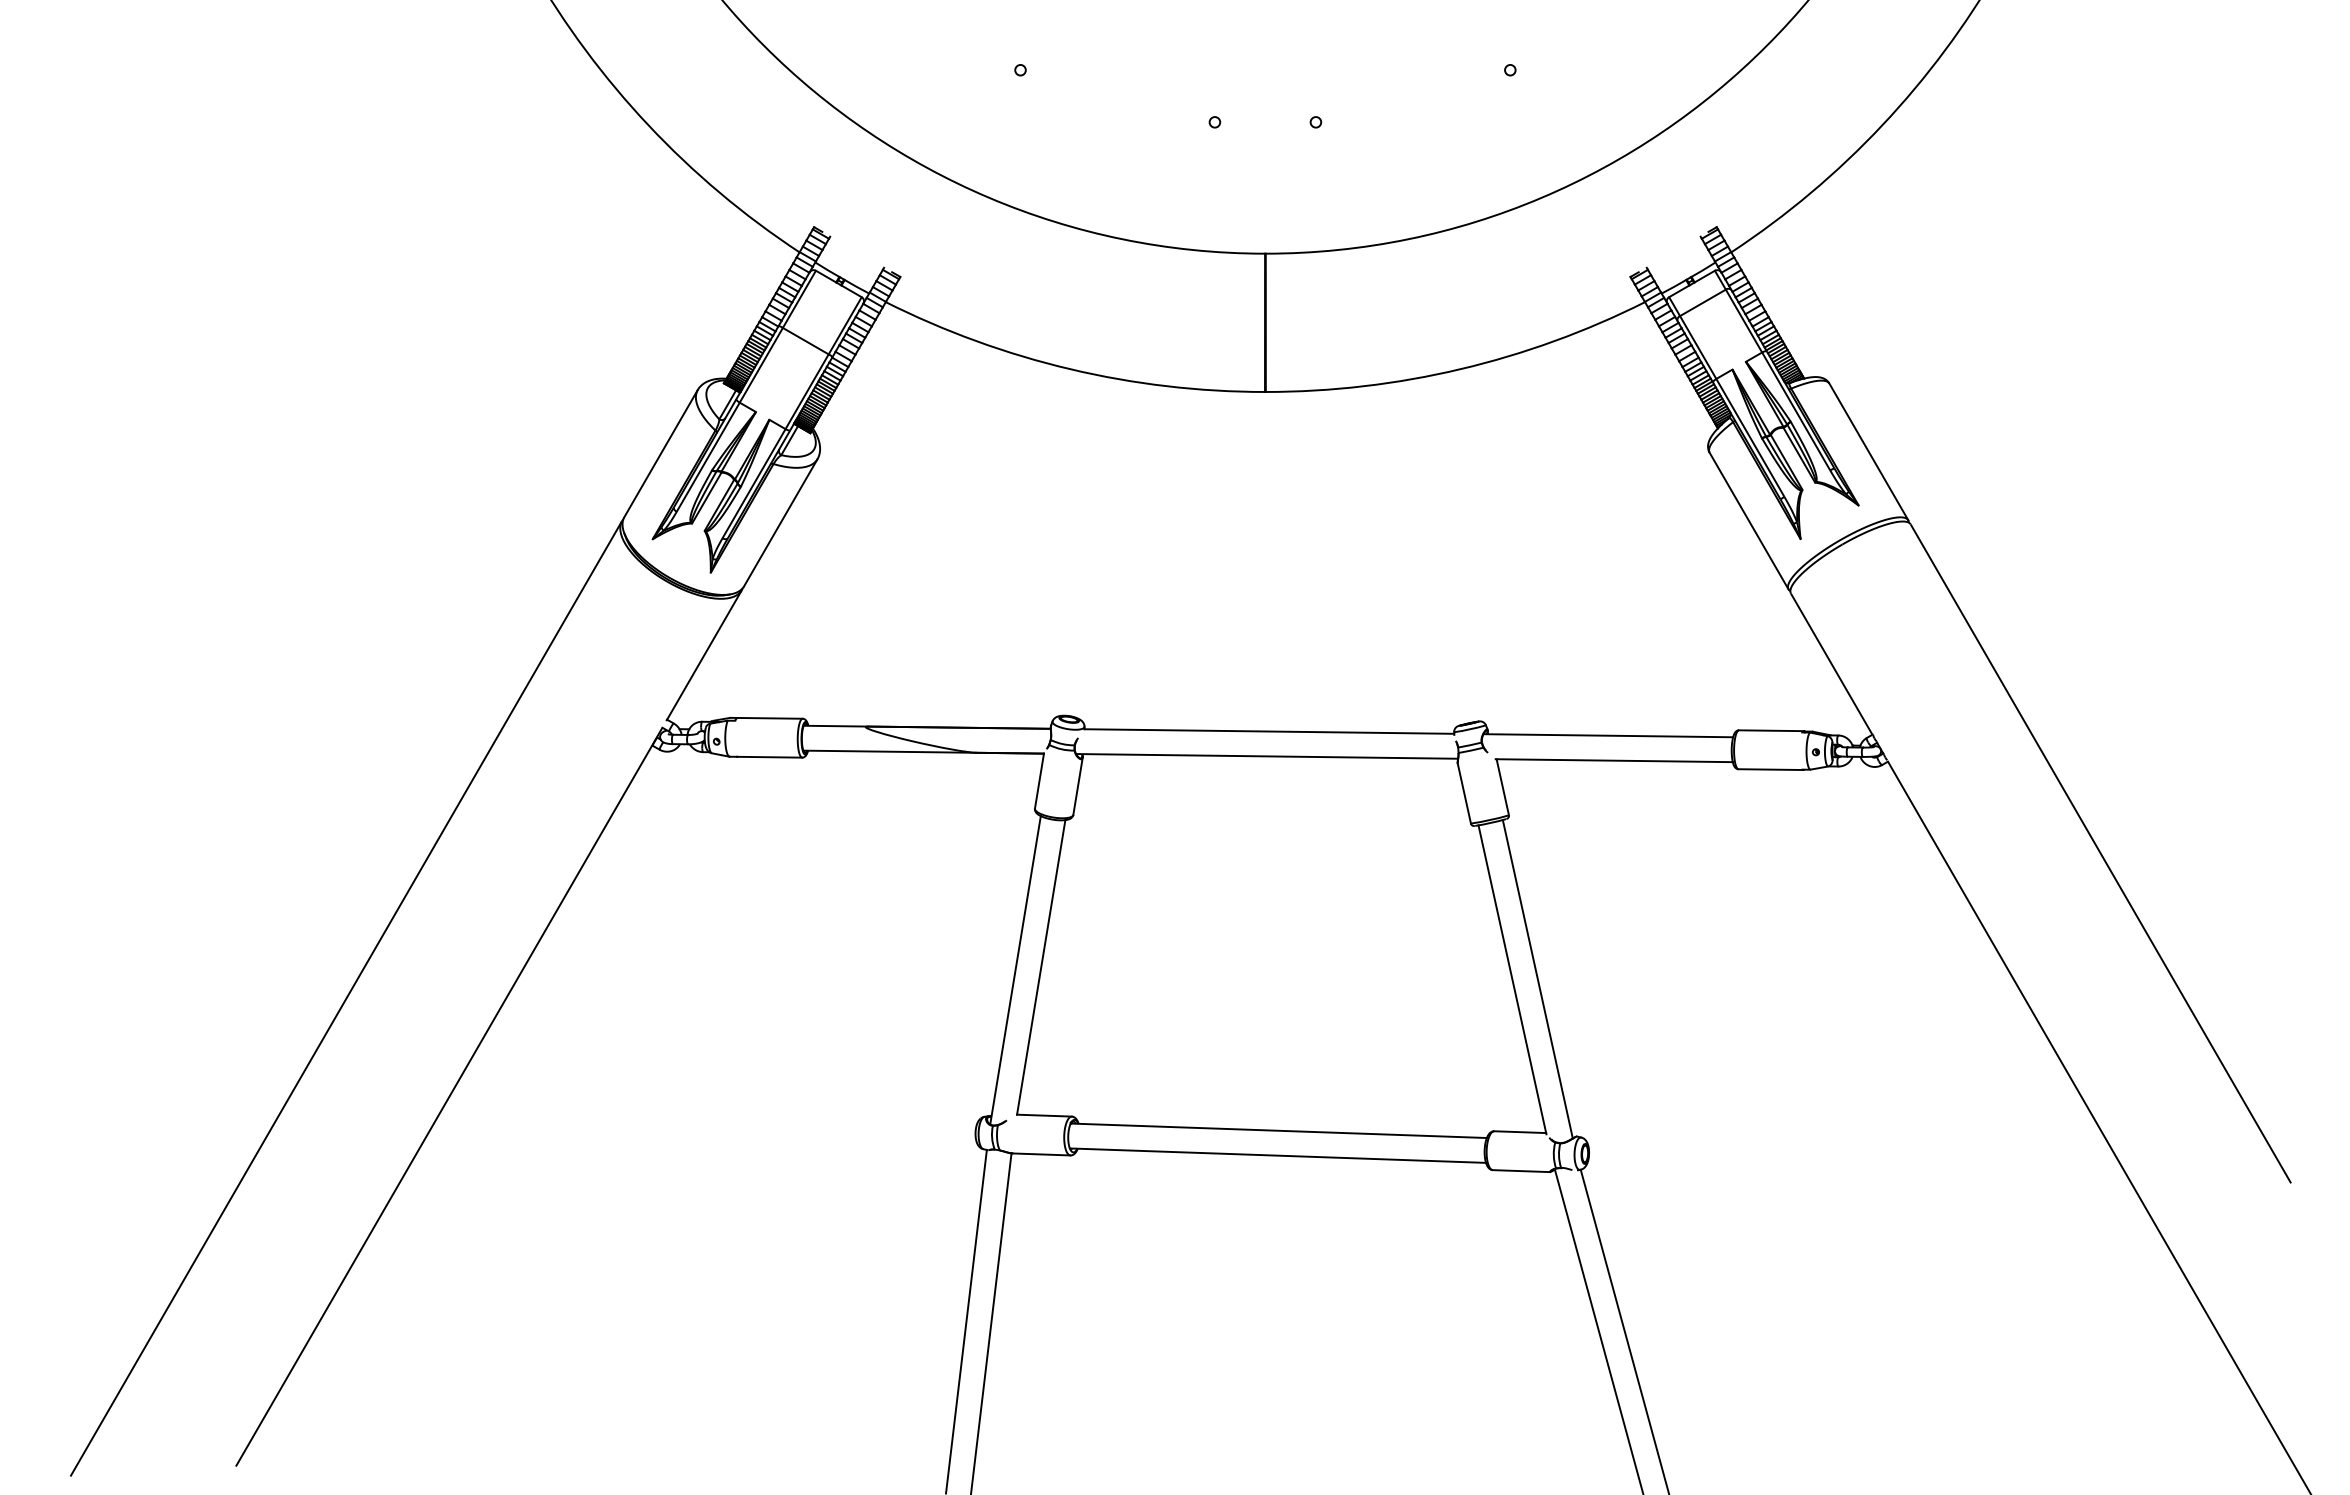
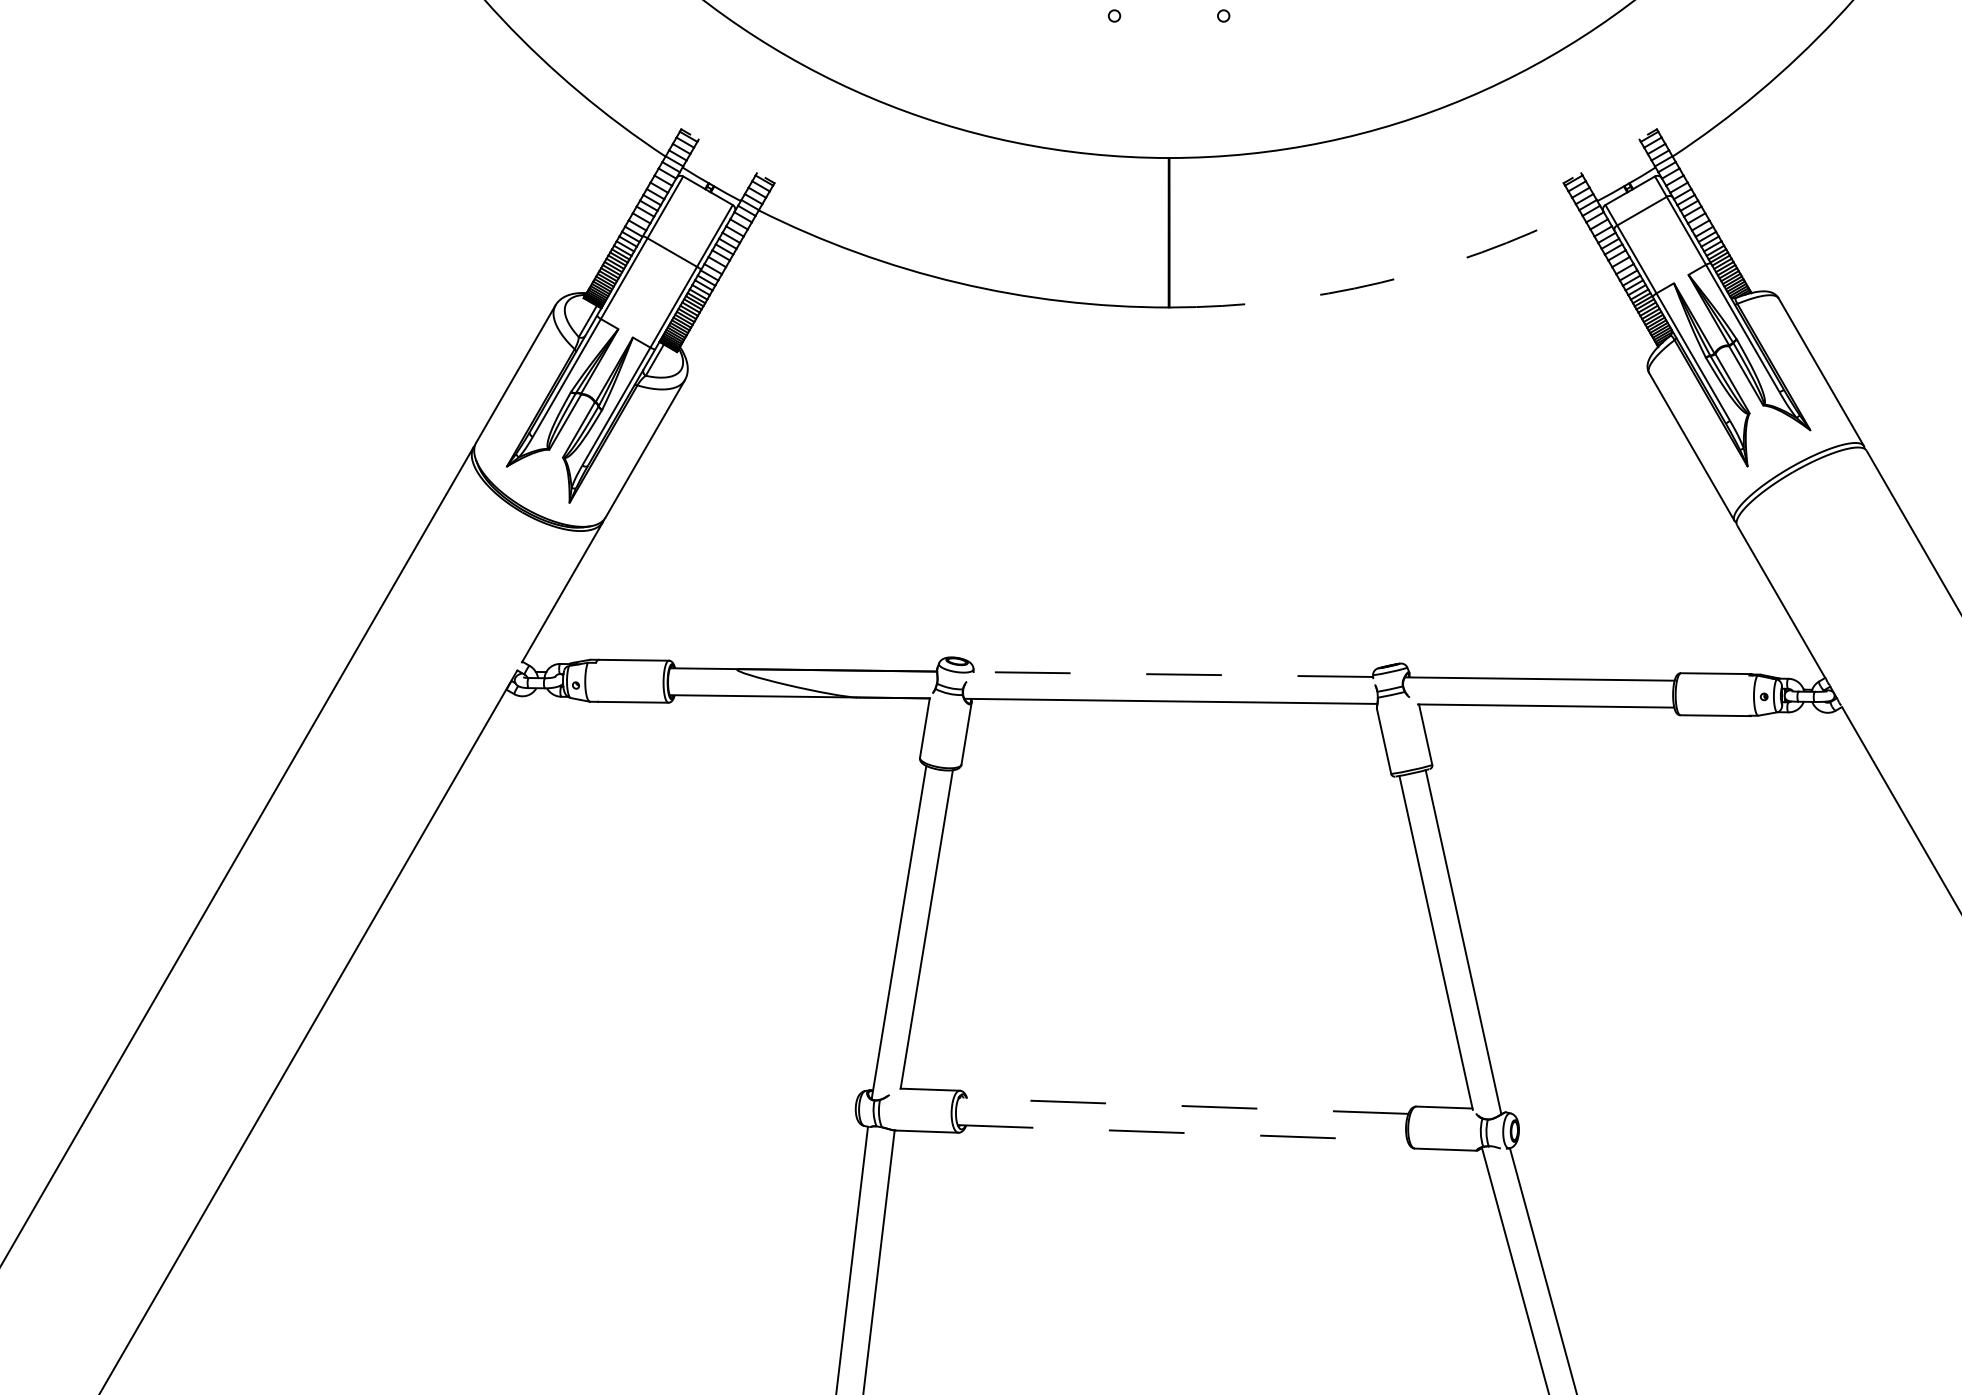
arc: (1460, 369) -> (1379, 283), solid -> dashed
line: (1269, 731) -> (1173, 674), solid -> dashed
line: (1278, 1130) -> (1183, 1105), solid -> dashed
line: (1278, 1155) -> (1183, 1132), solid -> dashed

